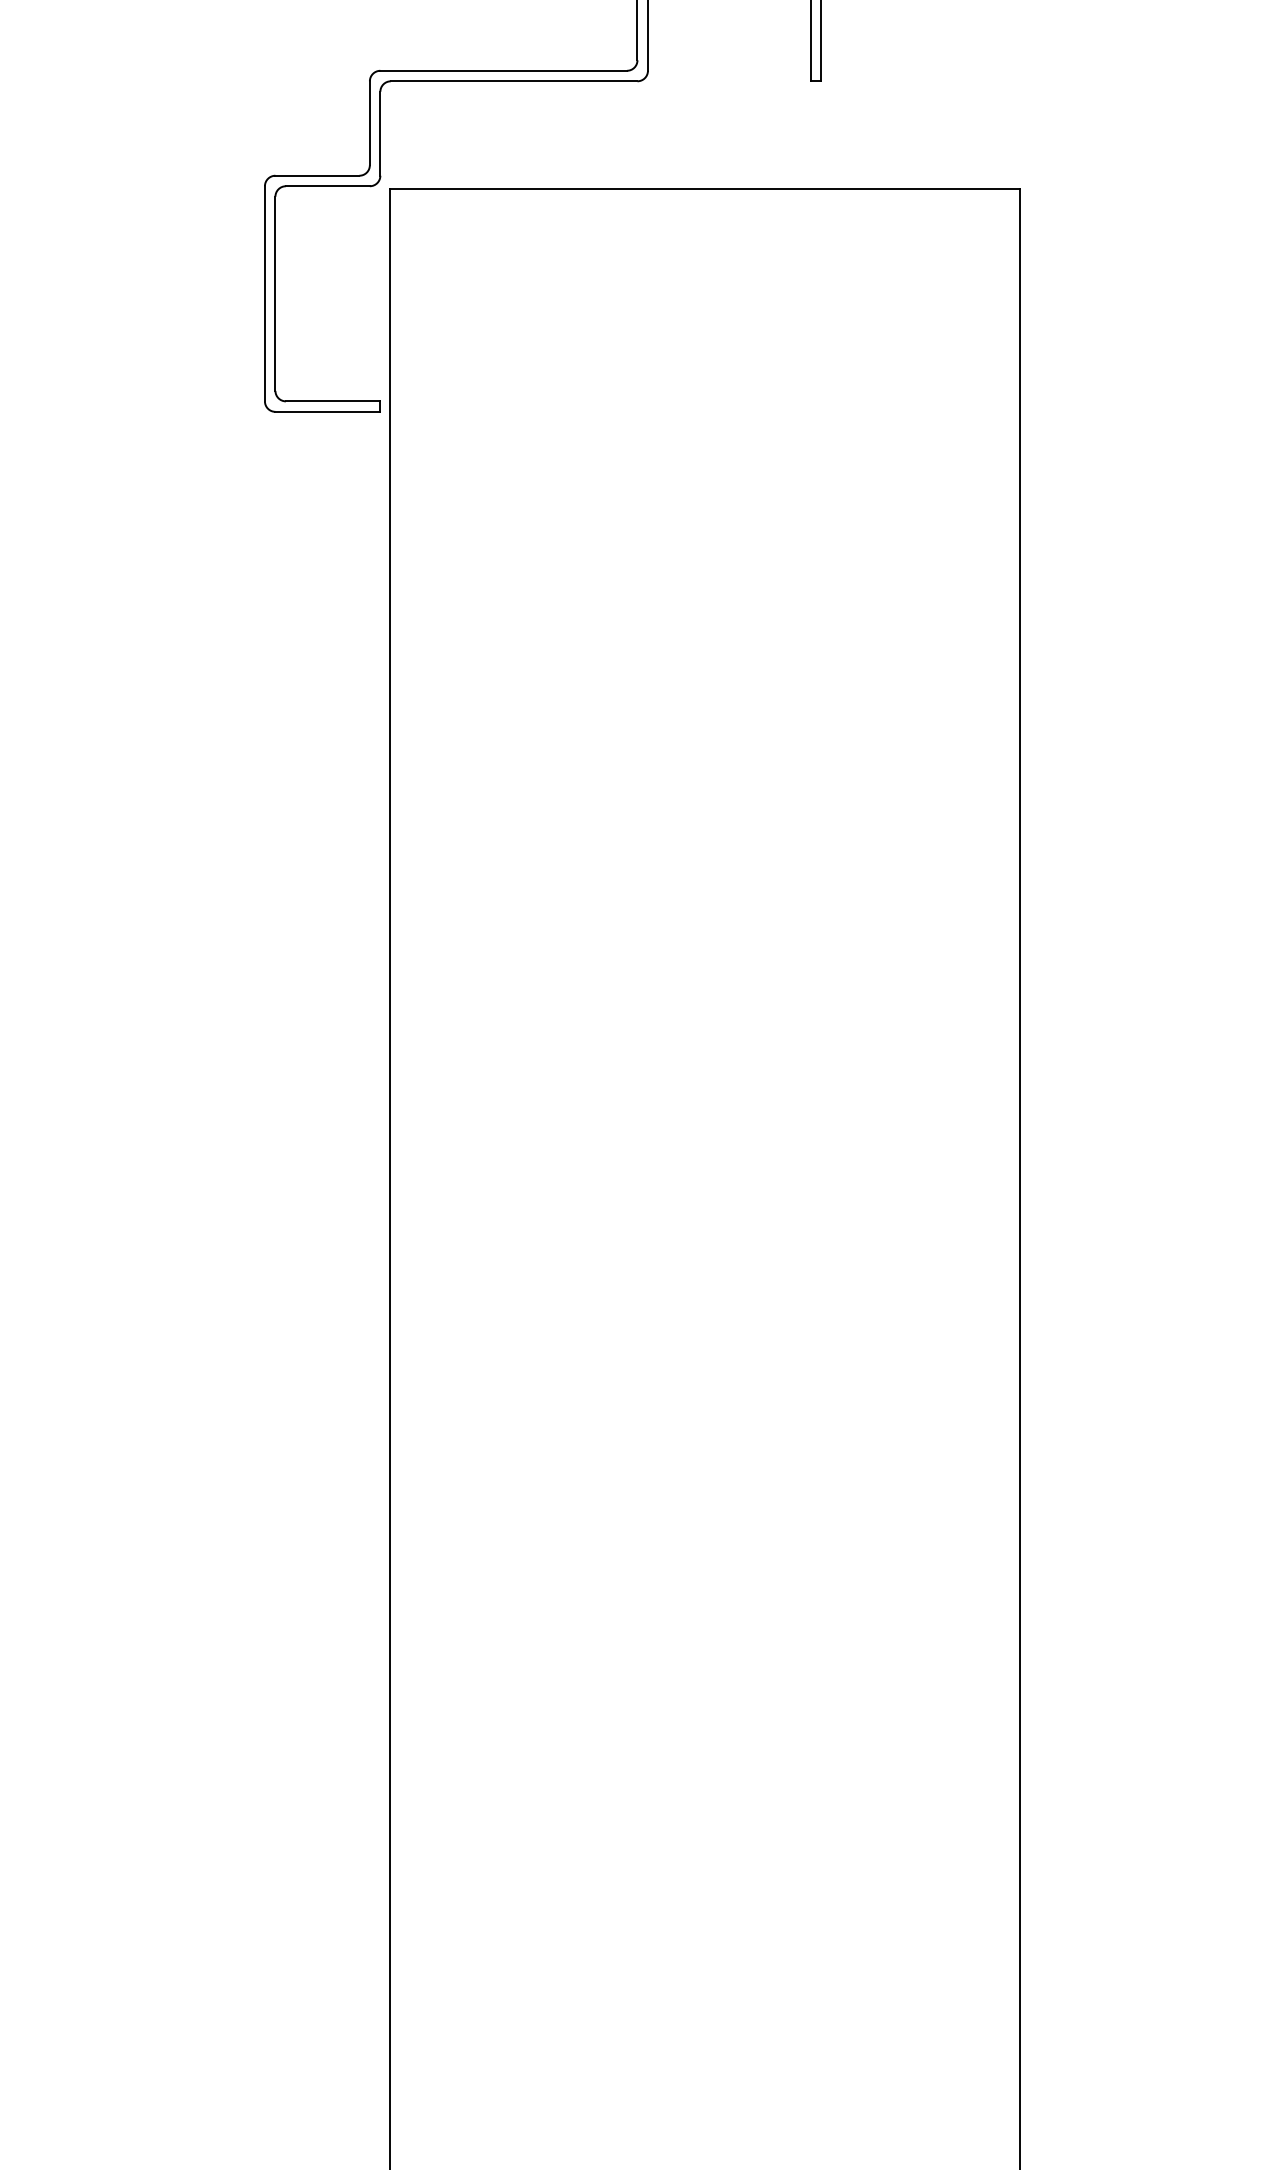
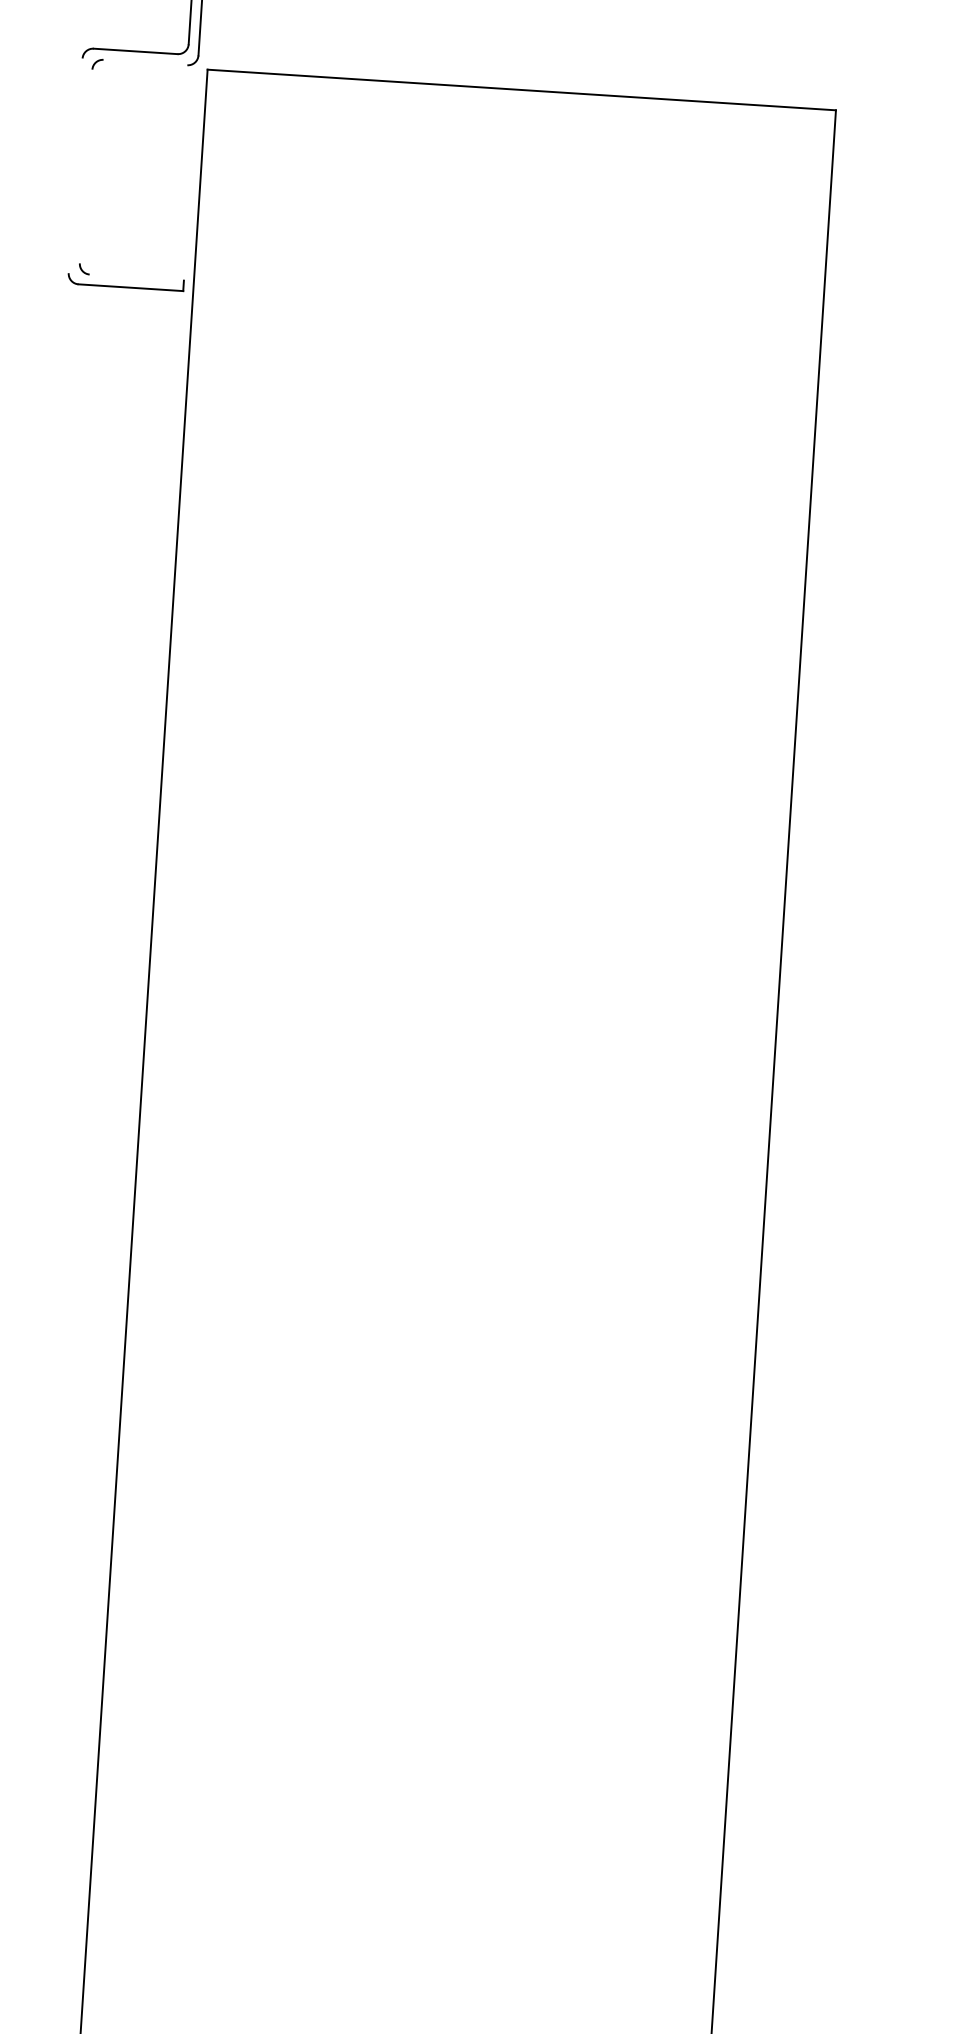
line: (327, 186) -> (145, 62), removed
line: (264, 293) -> (75, 165), removed
line: (275, 293) -> (86, 166), removed
line: (332, 401) -> (136, 277), removed

